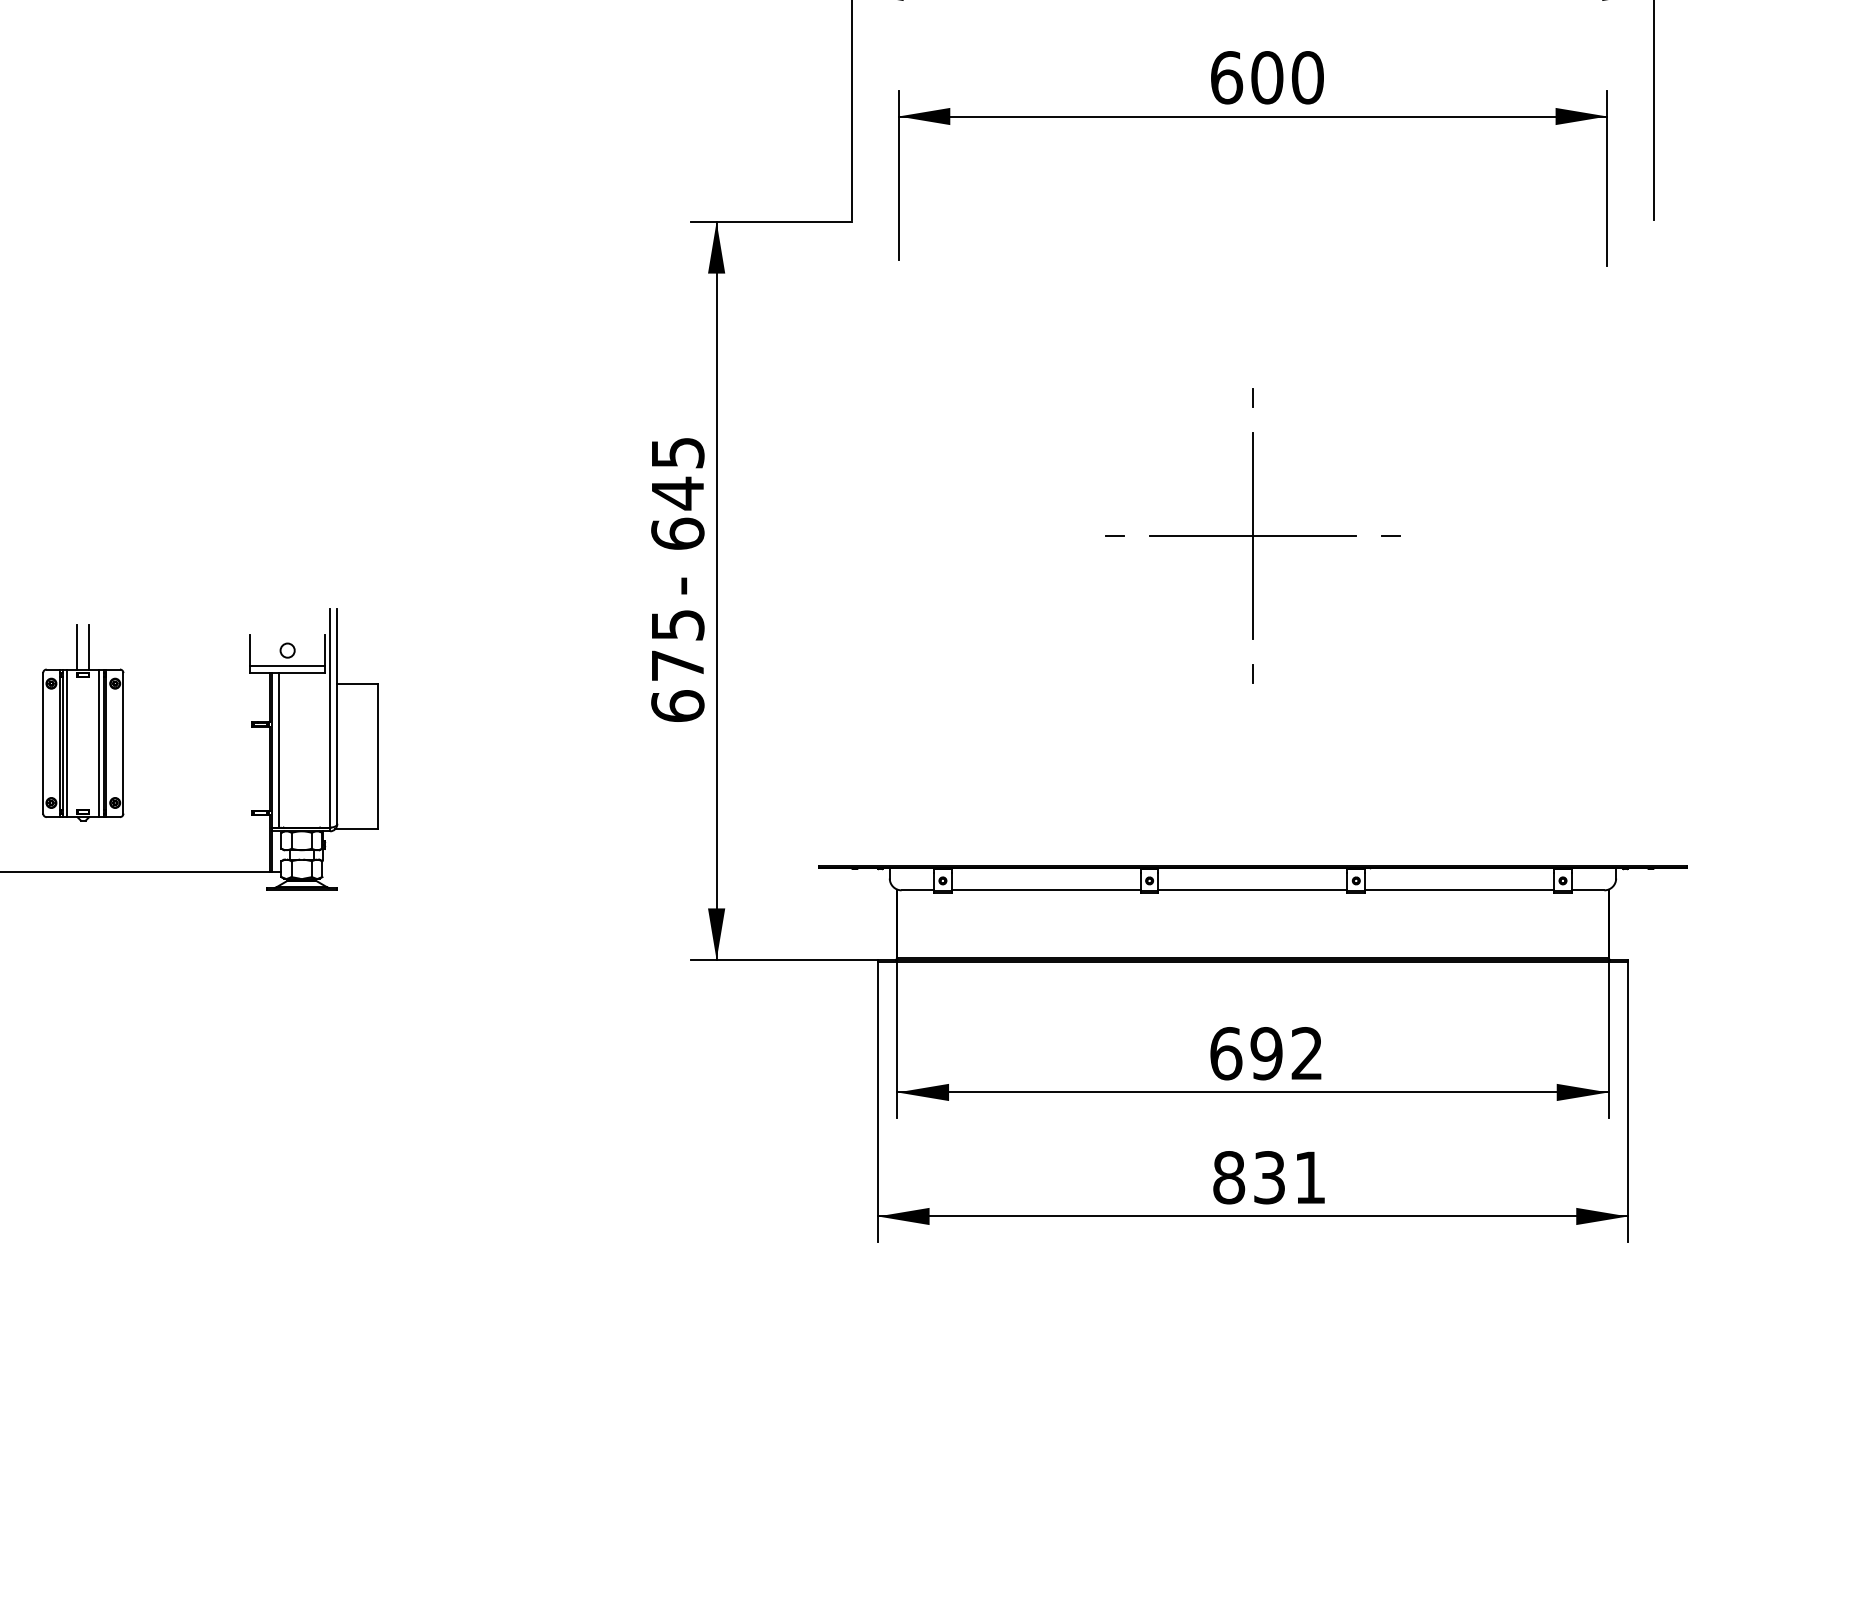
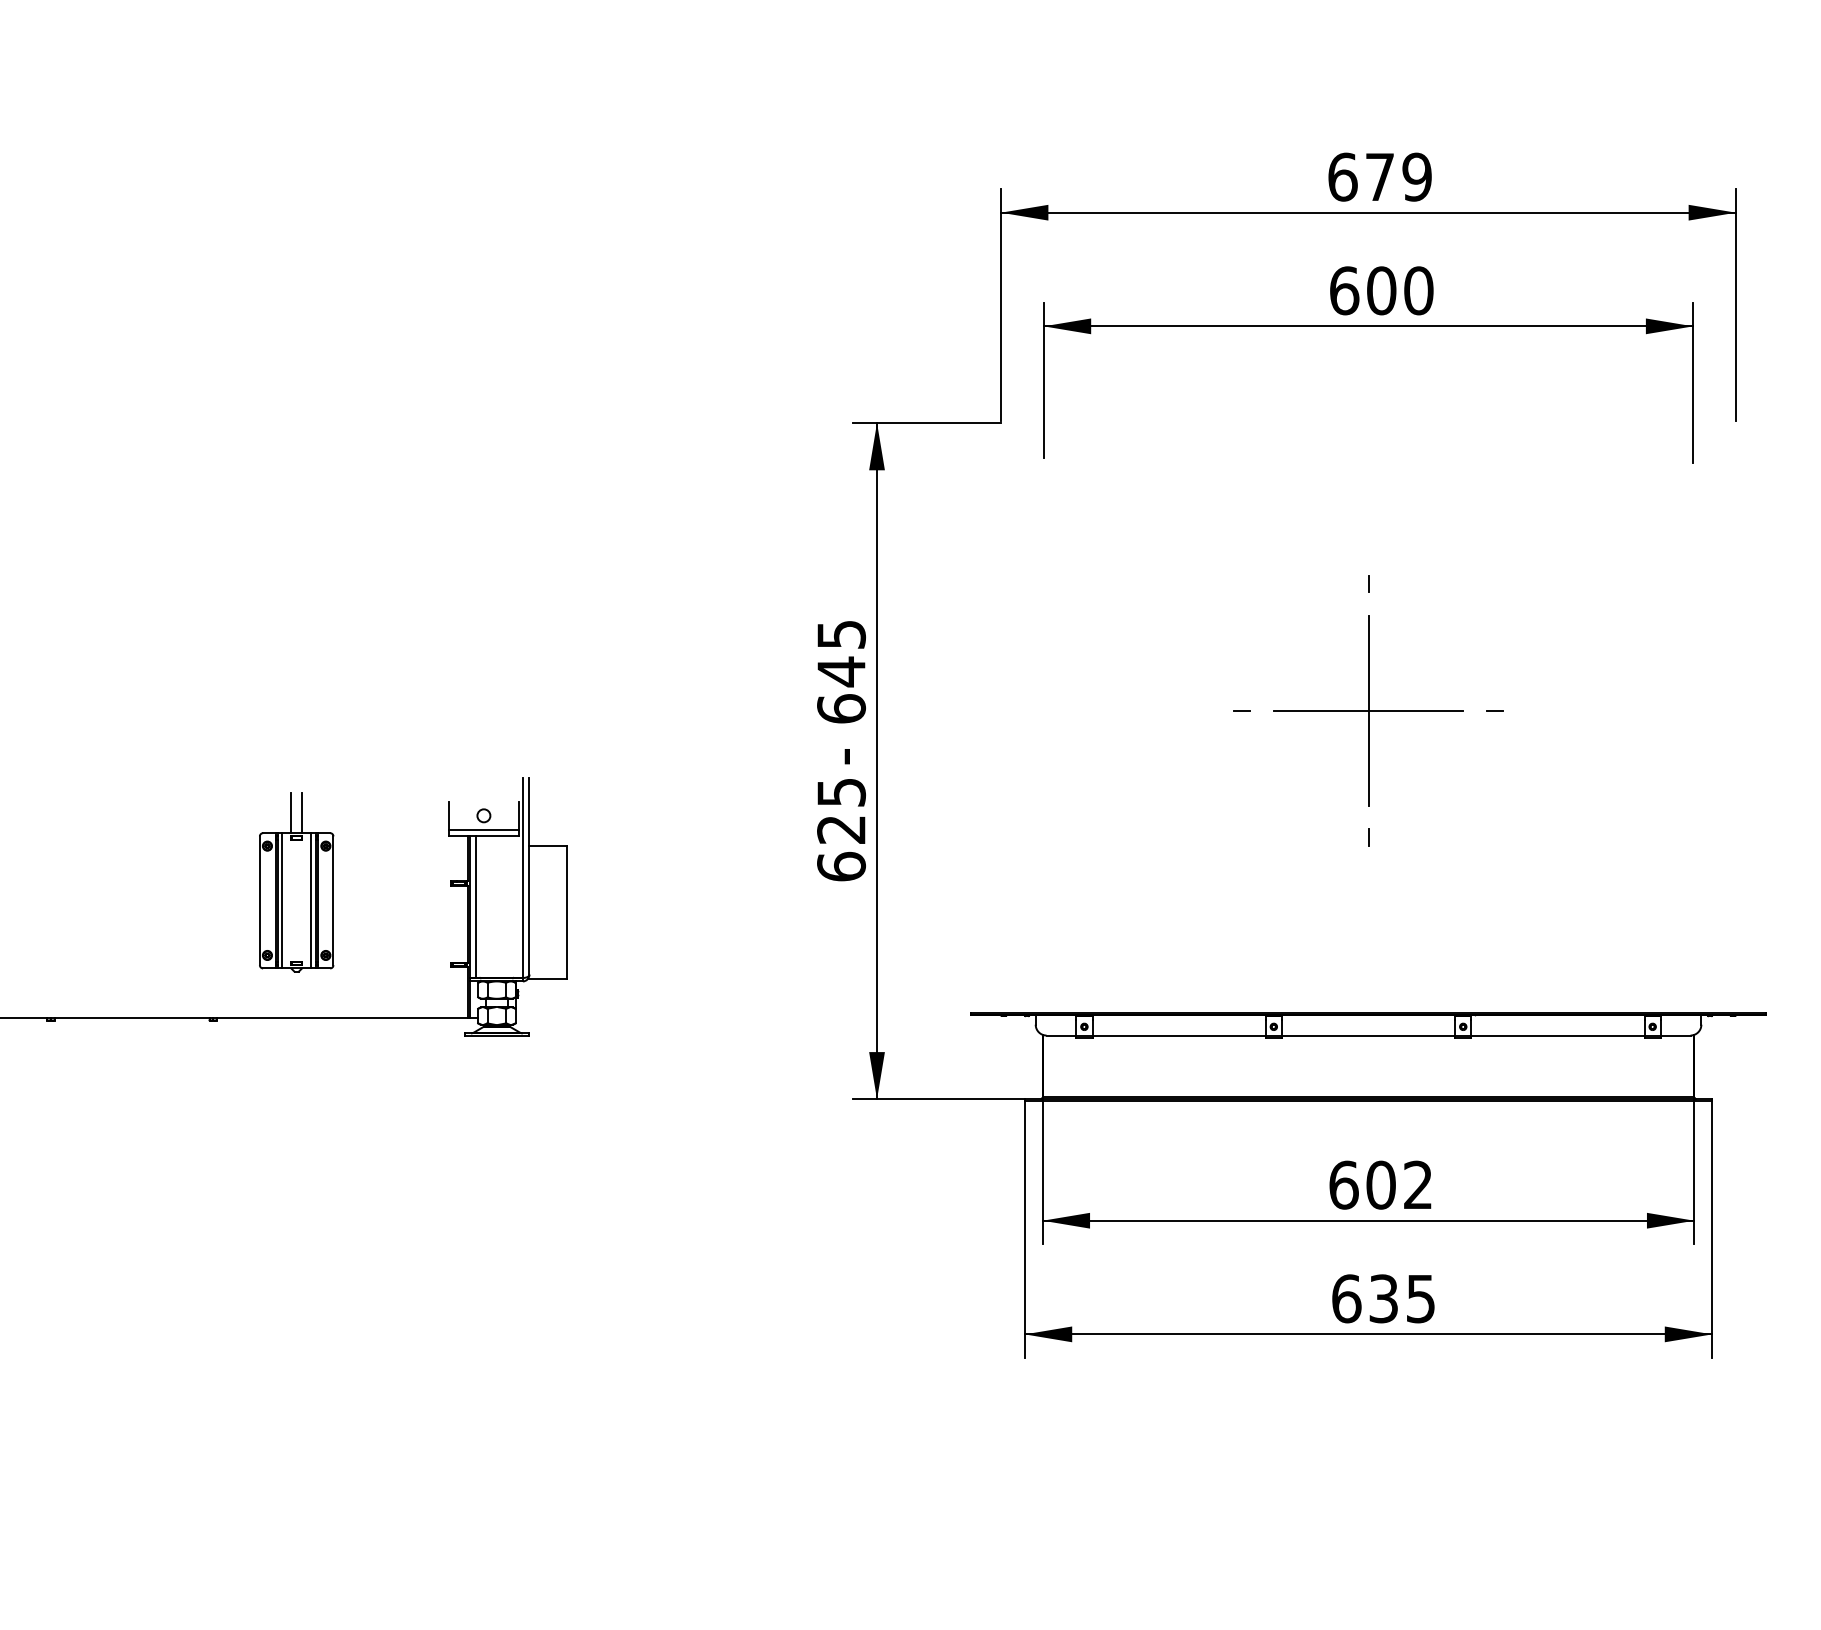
text: (677, 665) -> (841, 829), 675 -> 625
text: (1266, 1052) -> (1380, 1184), 692 -> 602
text: (1269, 1177) -> (1383, 1298), 831 -> 635

